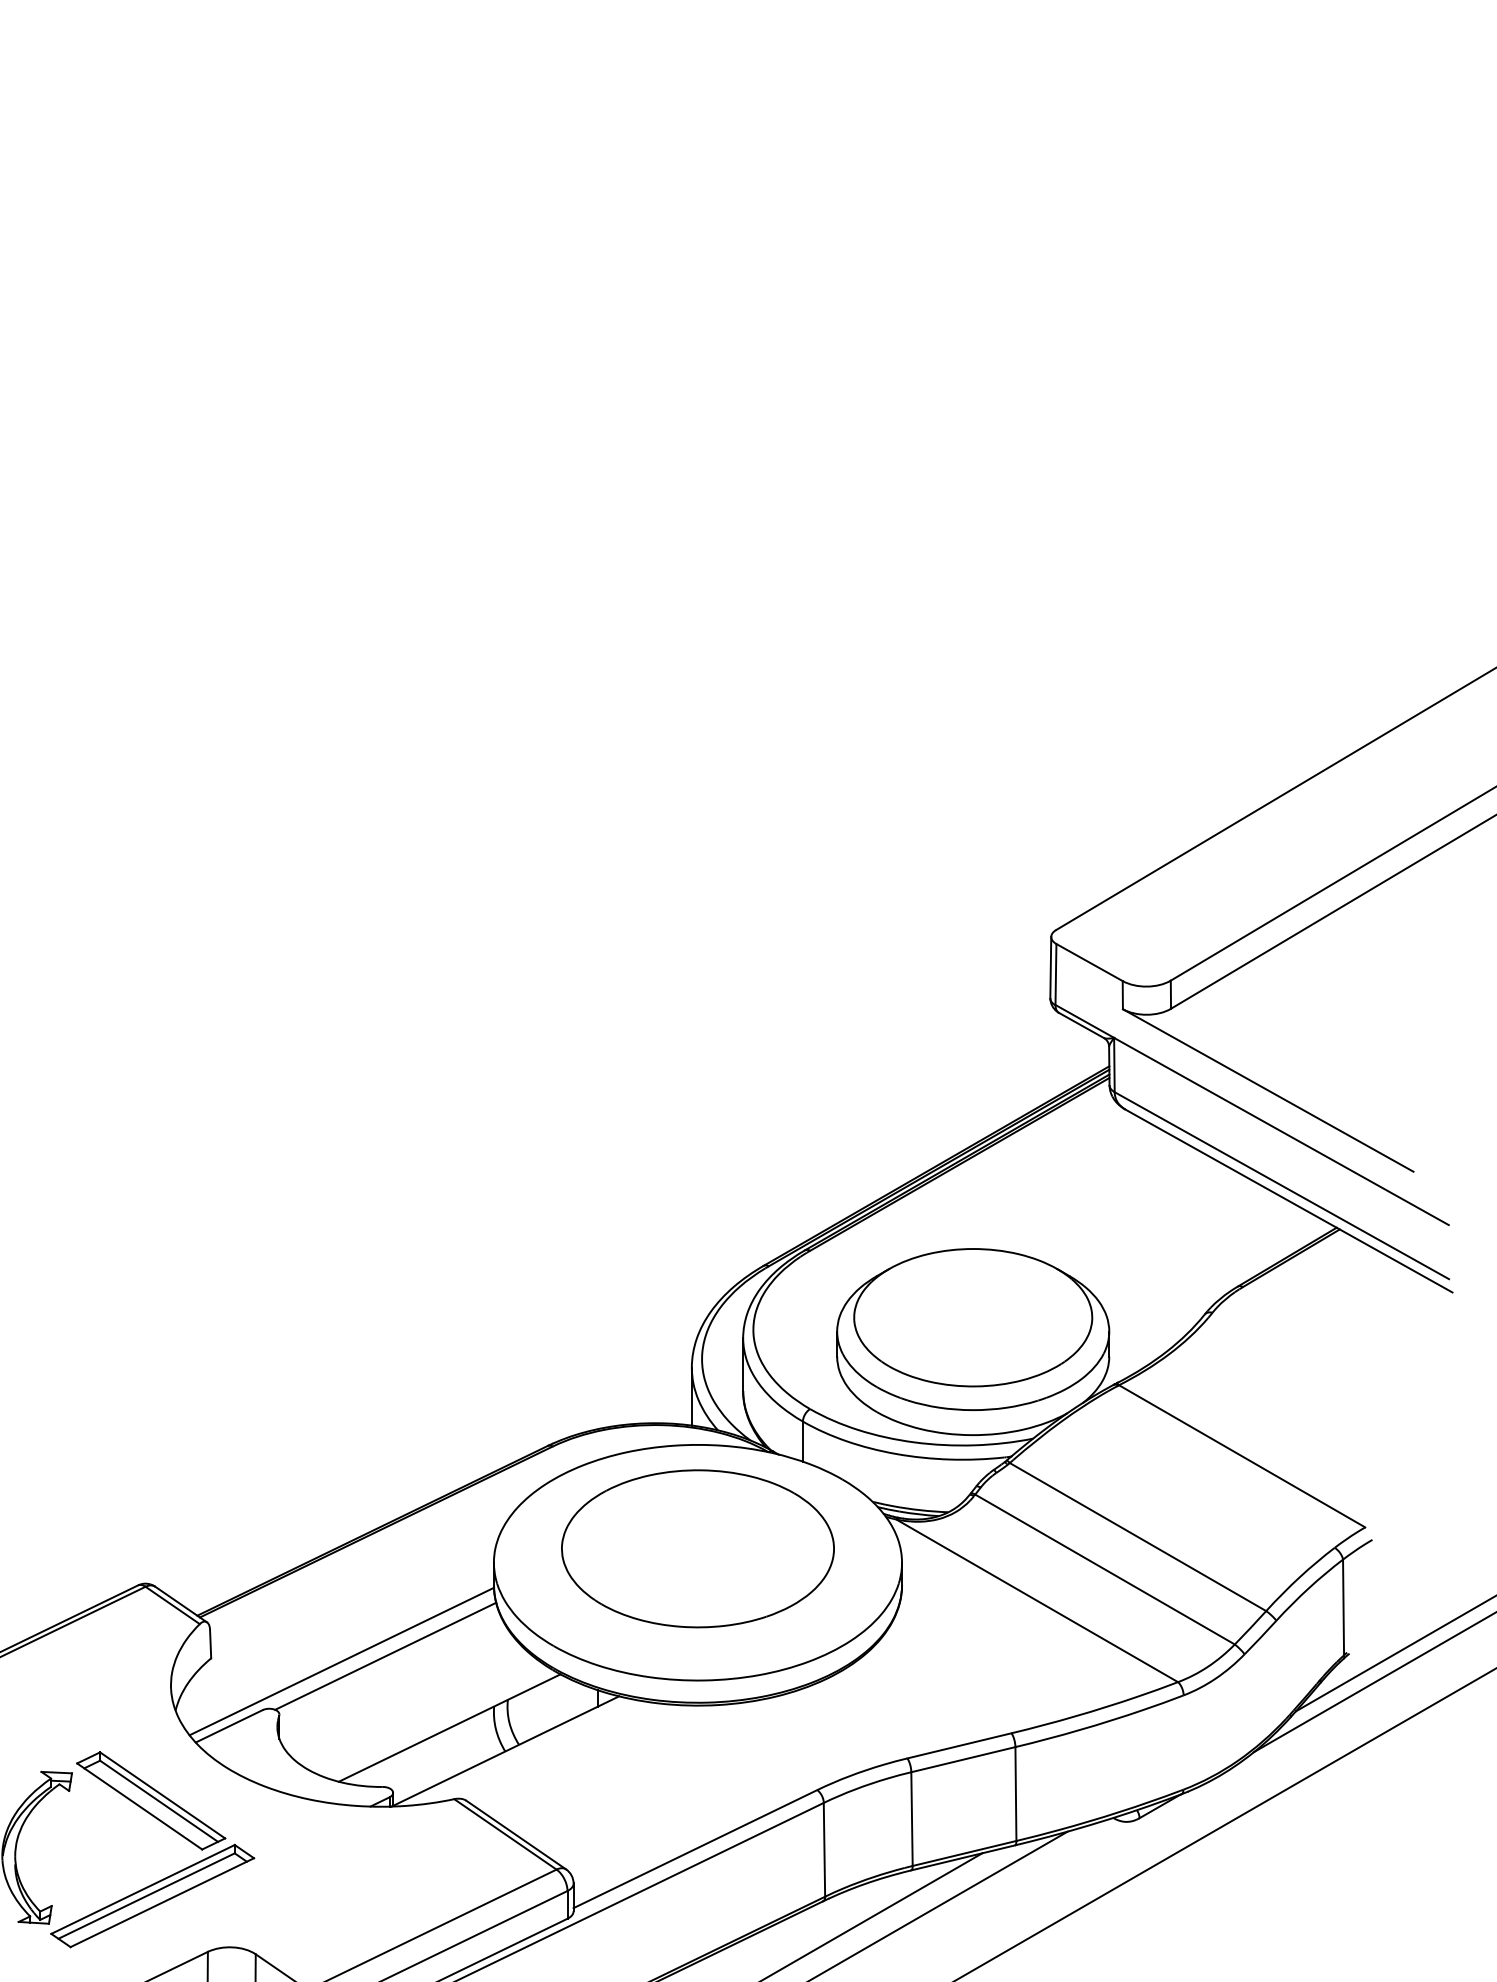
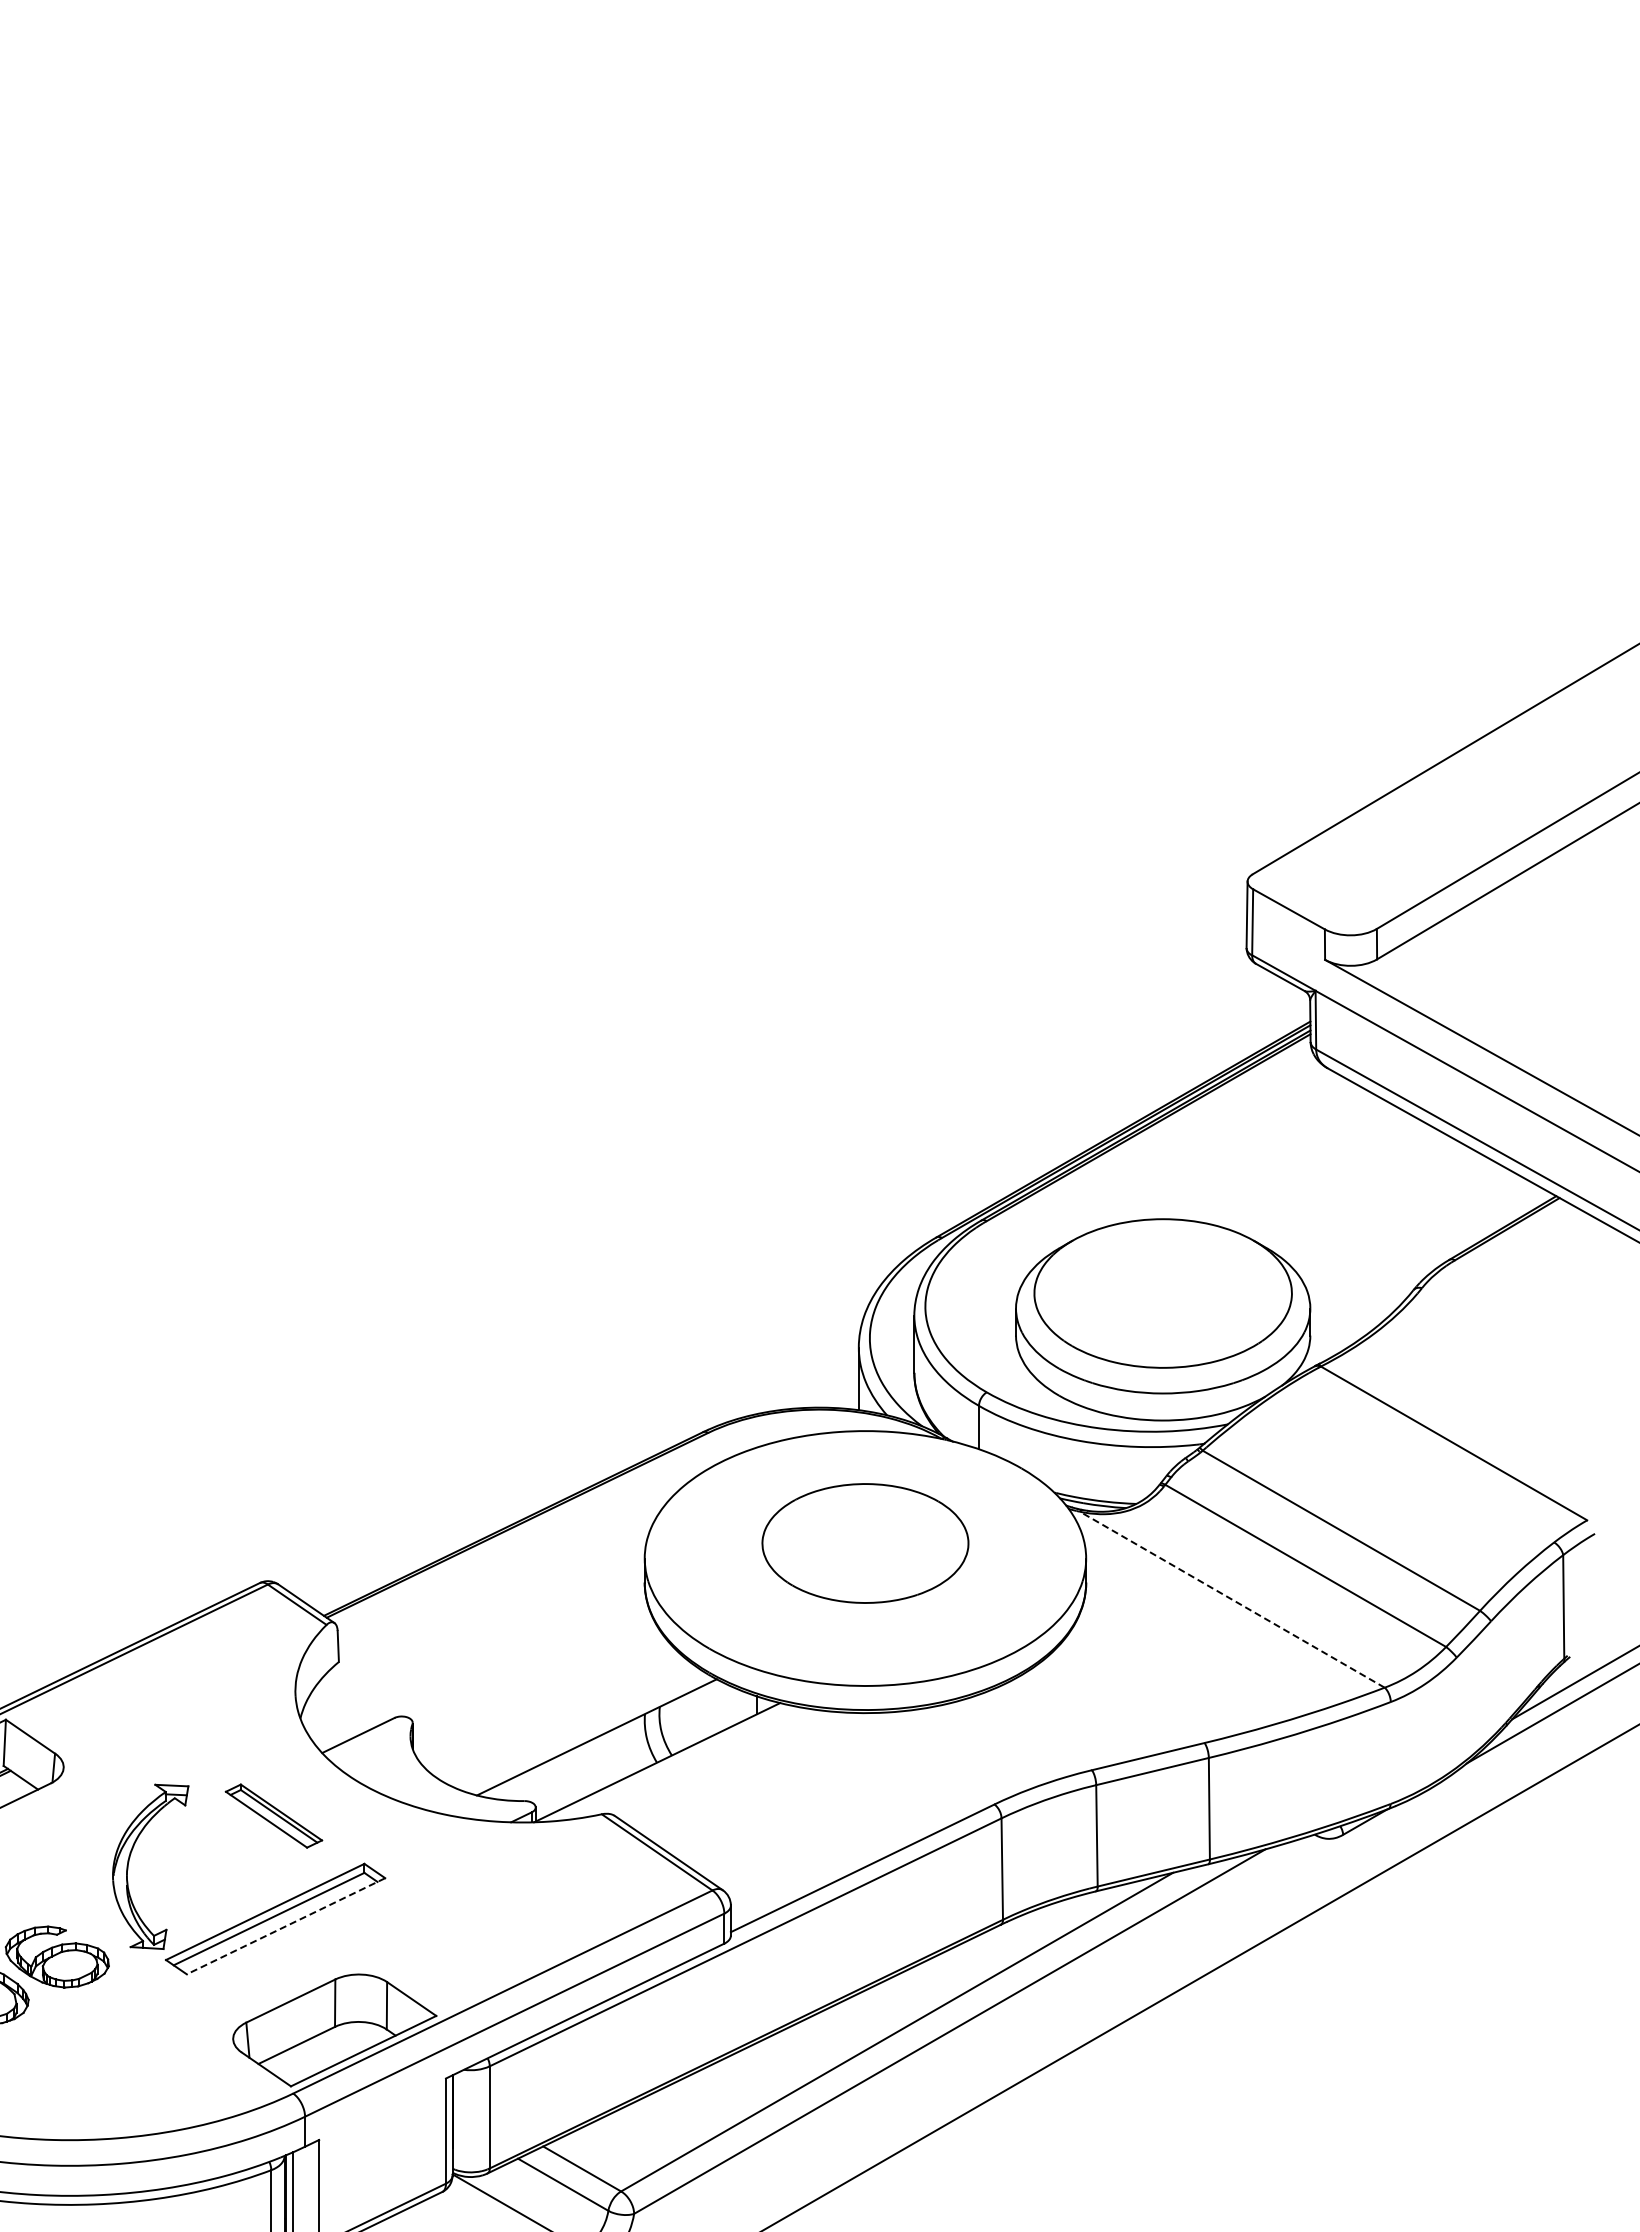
part: (698, 1548) -> (865, 1543), size x0.7
line: (1037, 1600) -> (1232, 1599), solid -> dashed
line: (385, 1656) -> (527, 1659), removed
line: (341, 1661) -> (479, 1665), removed
part: (150, 1800) -> (273, 1815), size x0.6
line: (161, 1902) -> (285, 1926), solid -> dashed

